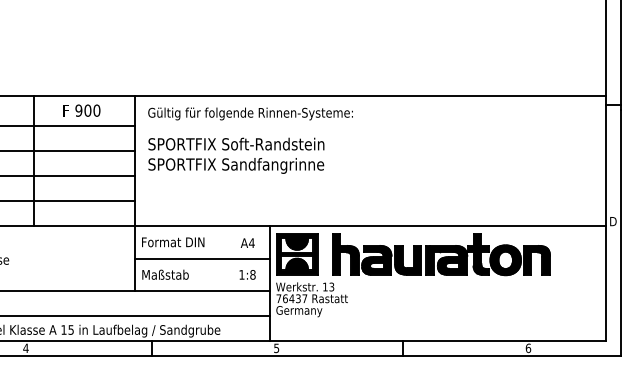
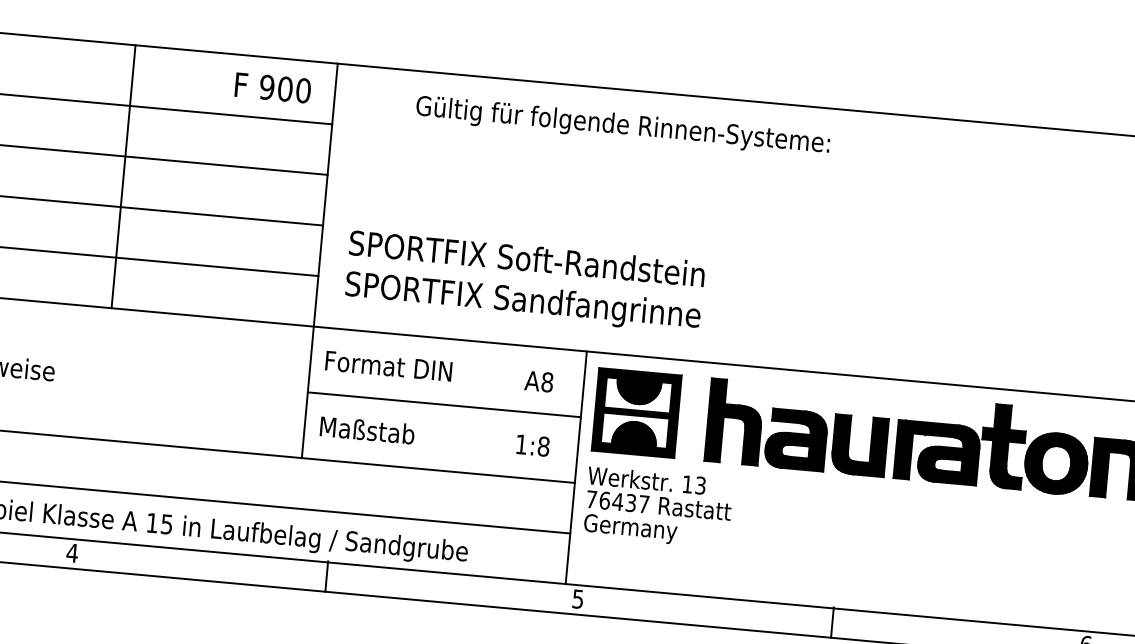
text: (81, 110) -> (272, 87), moved
text: (250, 113) -> (622, 125), moved
text: (236, 155) -> (525, 281), moved
text: (251, 243) -> (546, 383), A4 -> A8

